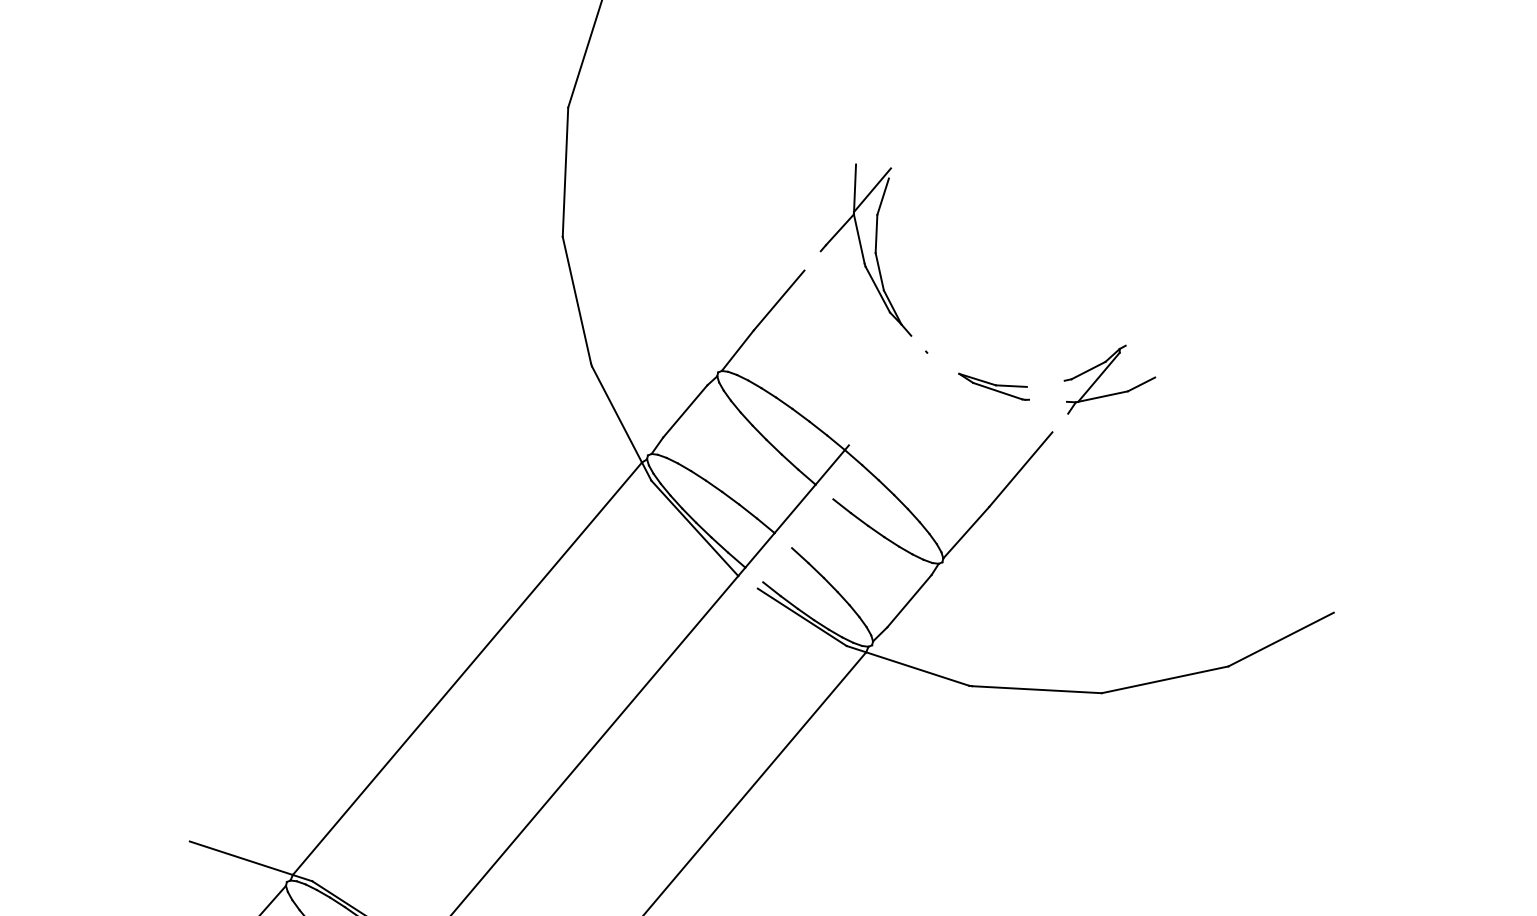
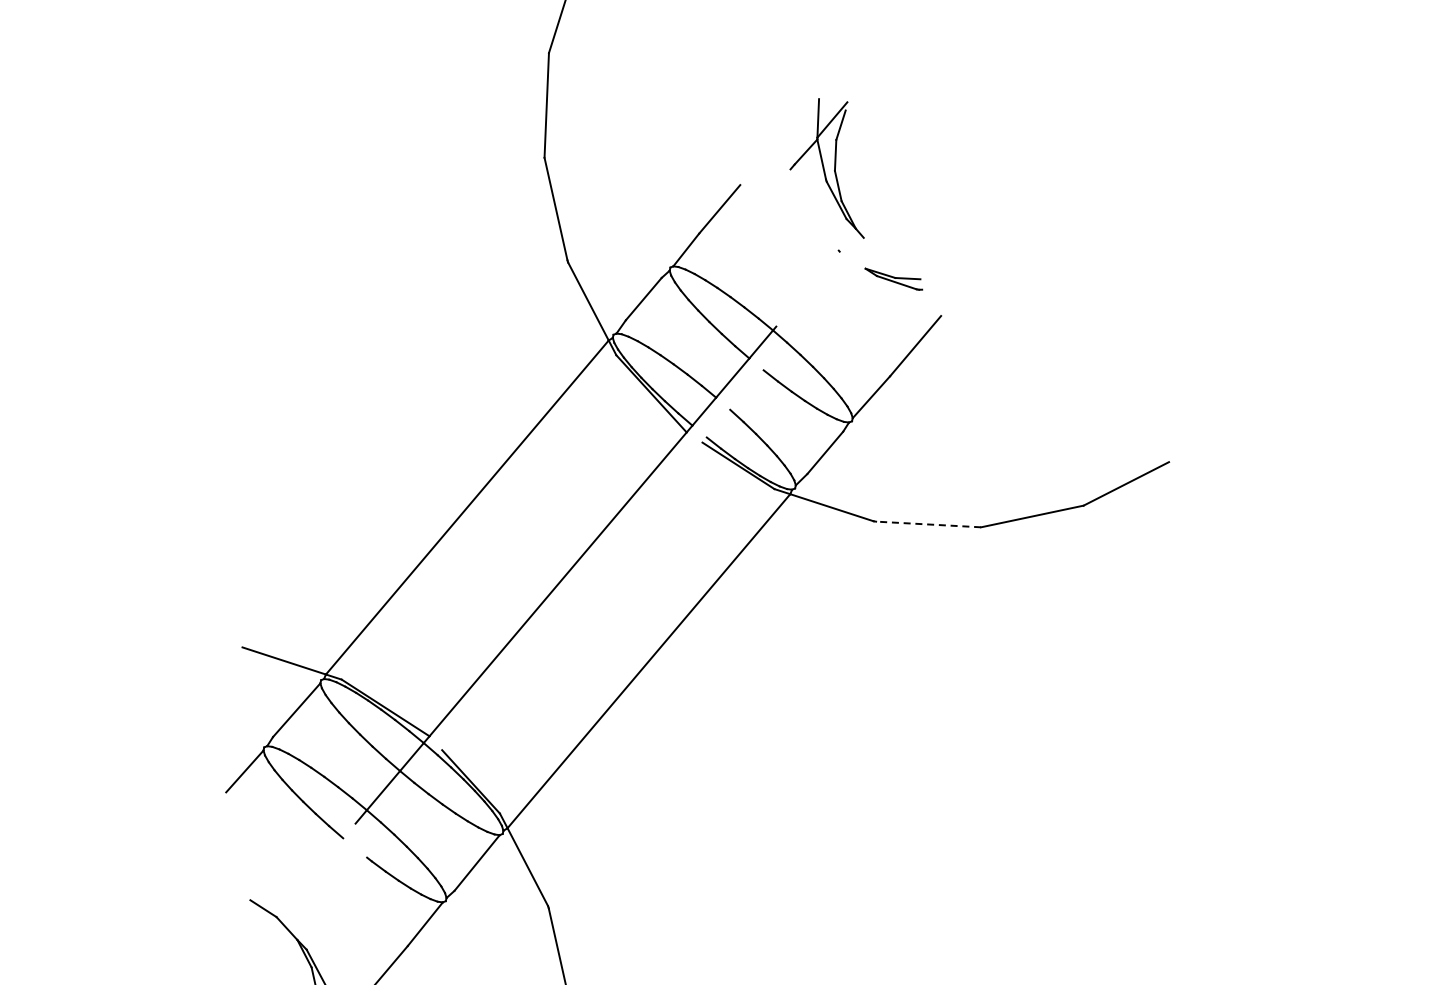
part: (865, 250) -> (826, 168), moved
part: (1104, 372) -> (983, 267), removed
line: (1036, 689) -> (928, 524), solid -> dashed

